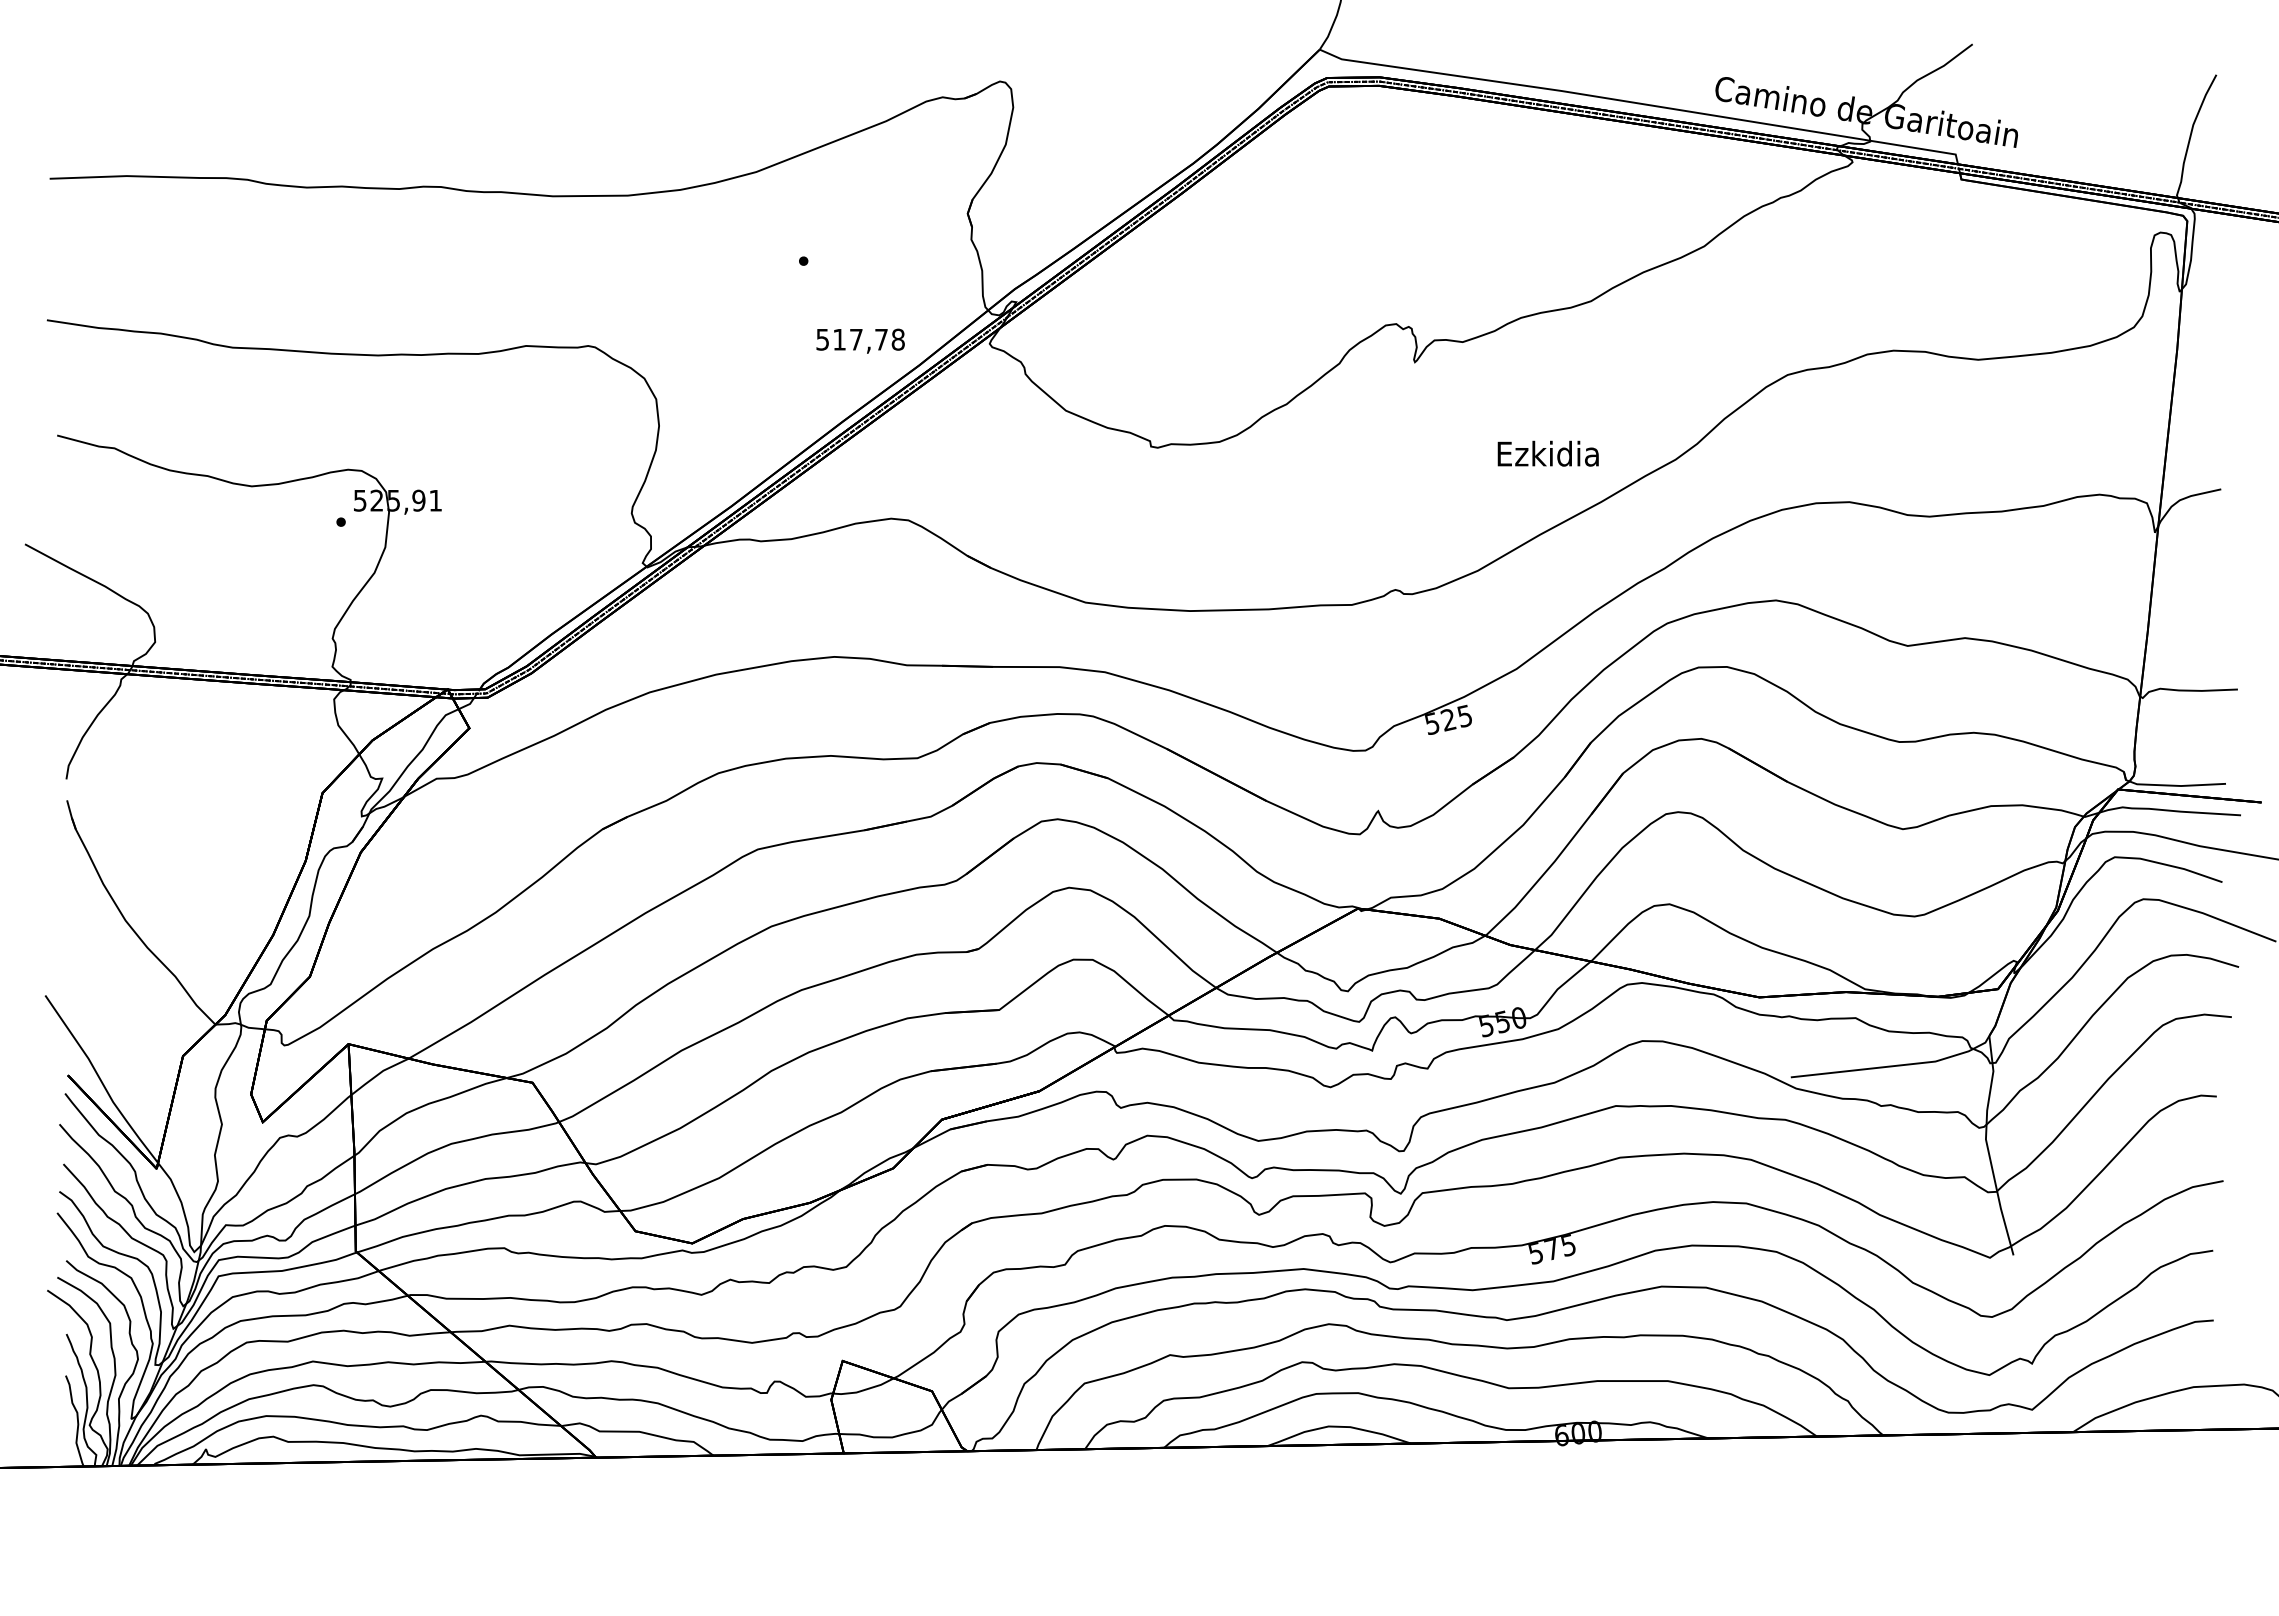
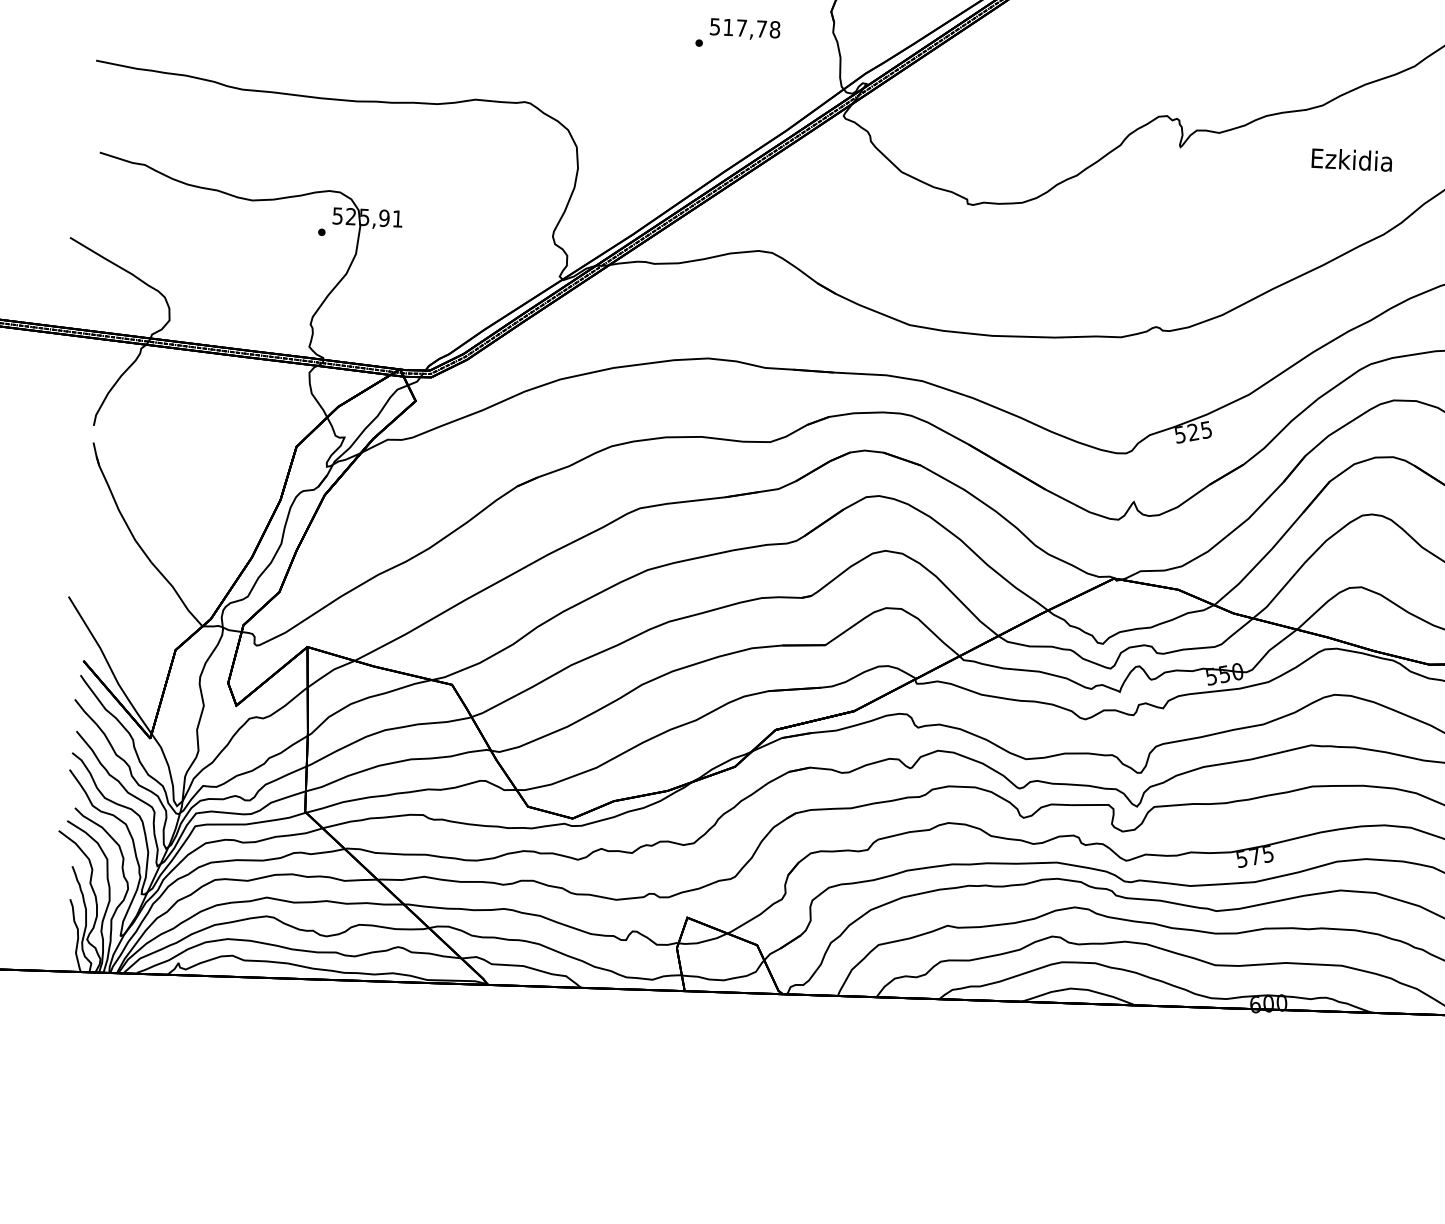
text: (860, 340) -> (745, 28), moved
text: (1547, 453) -> (1351, 159), moved

